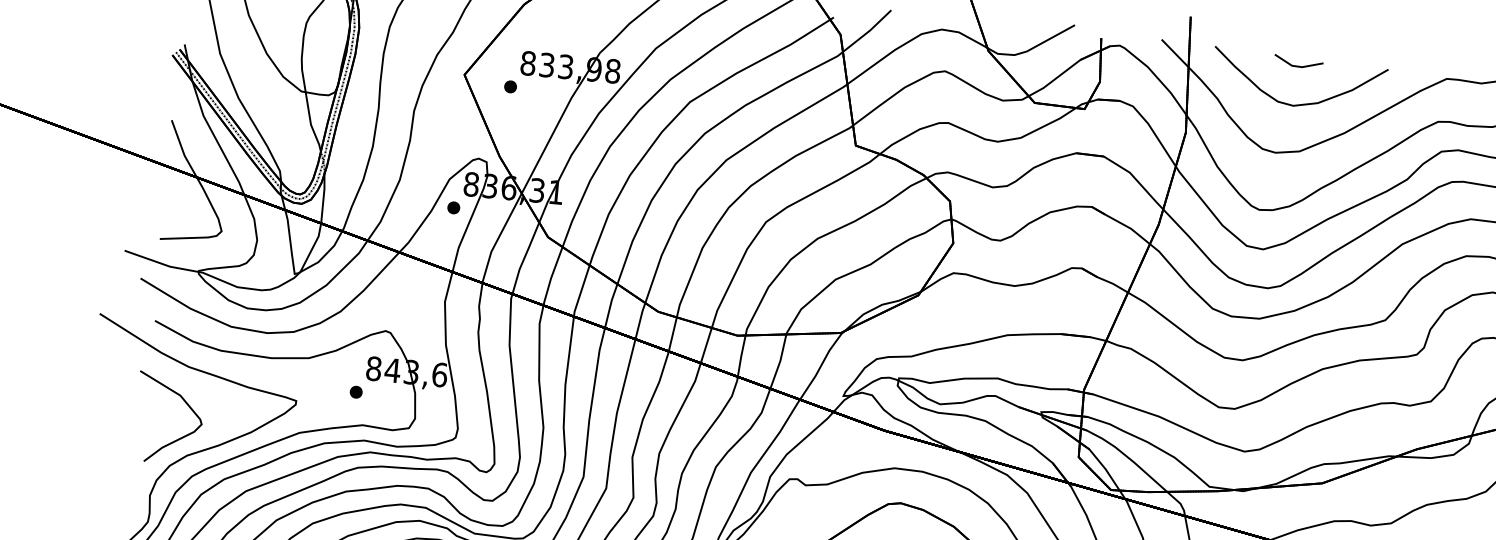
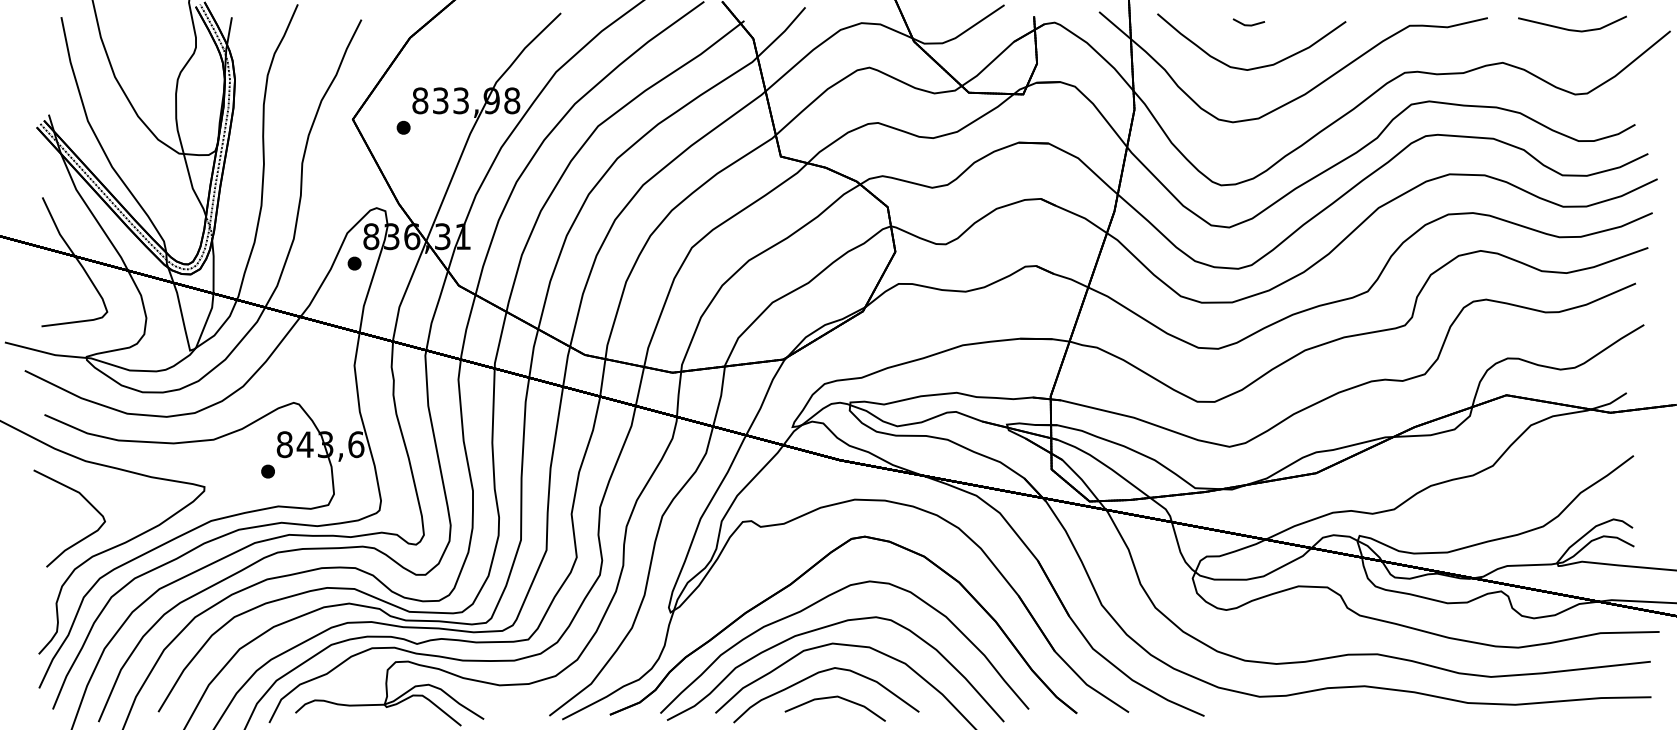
part: (1298, 62) -> (1248, 22), size x0.6

